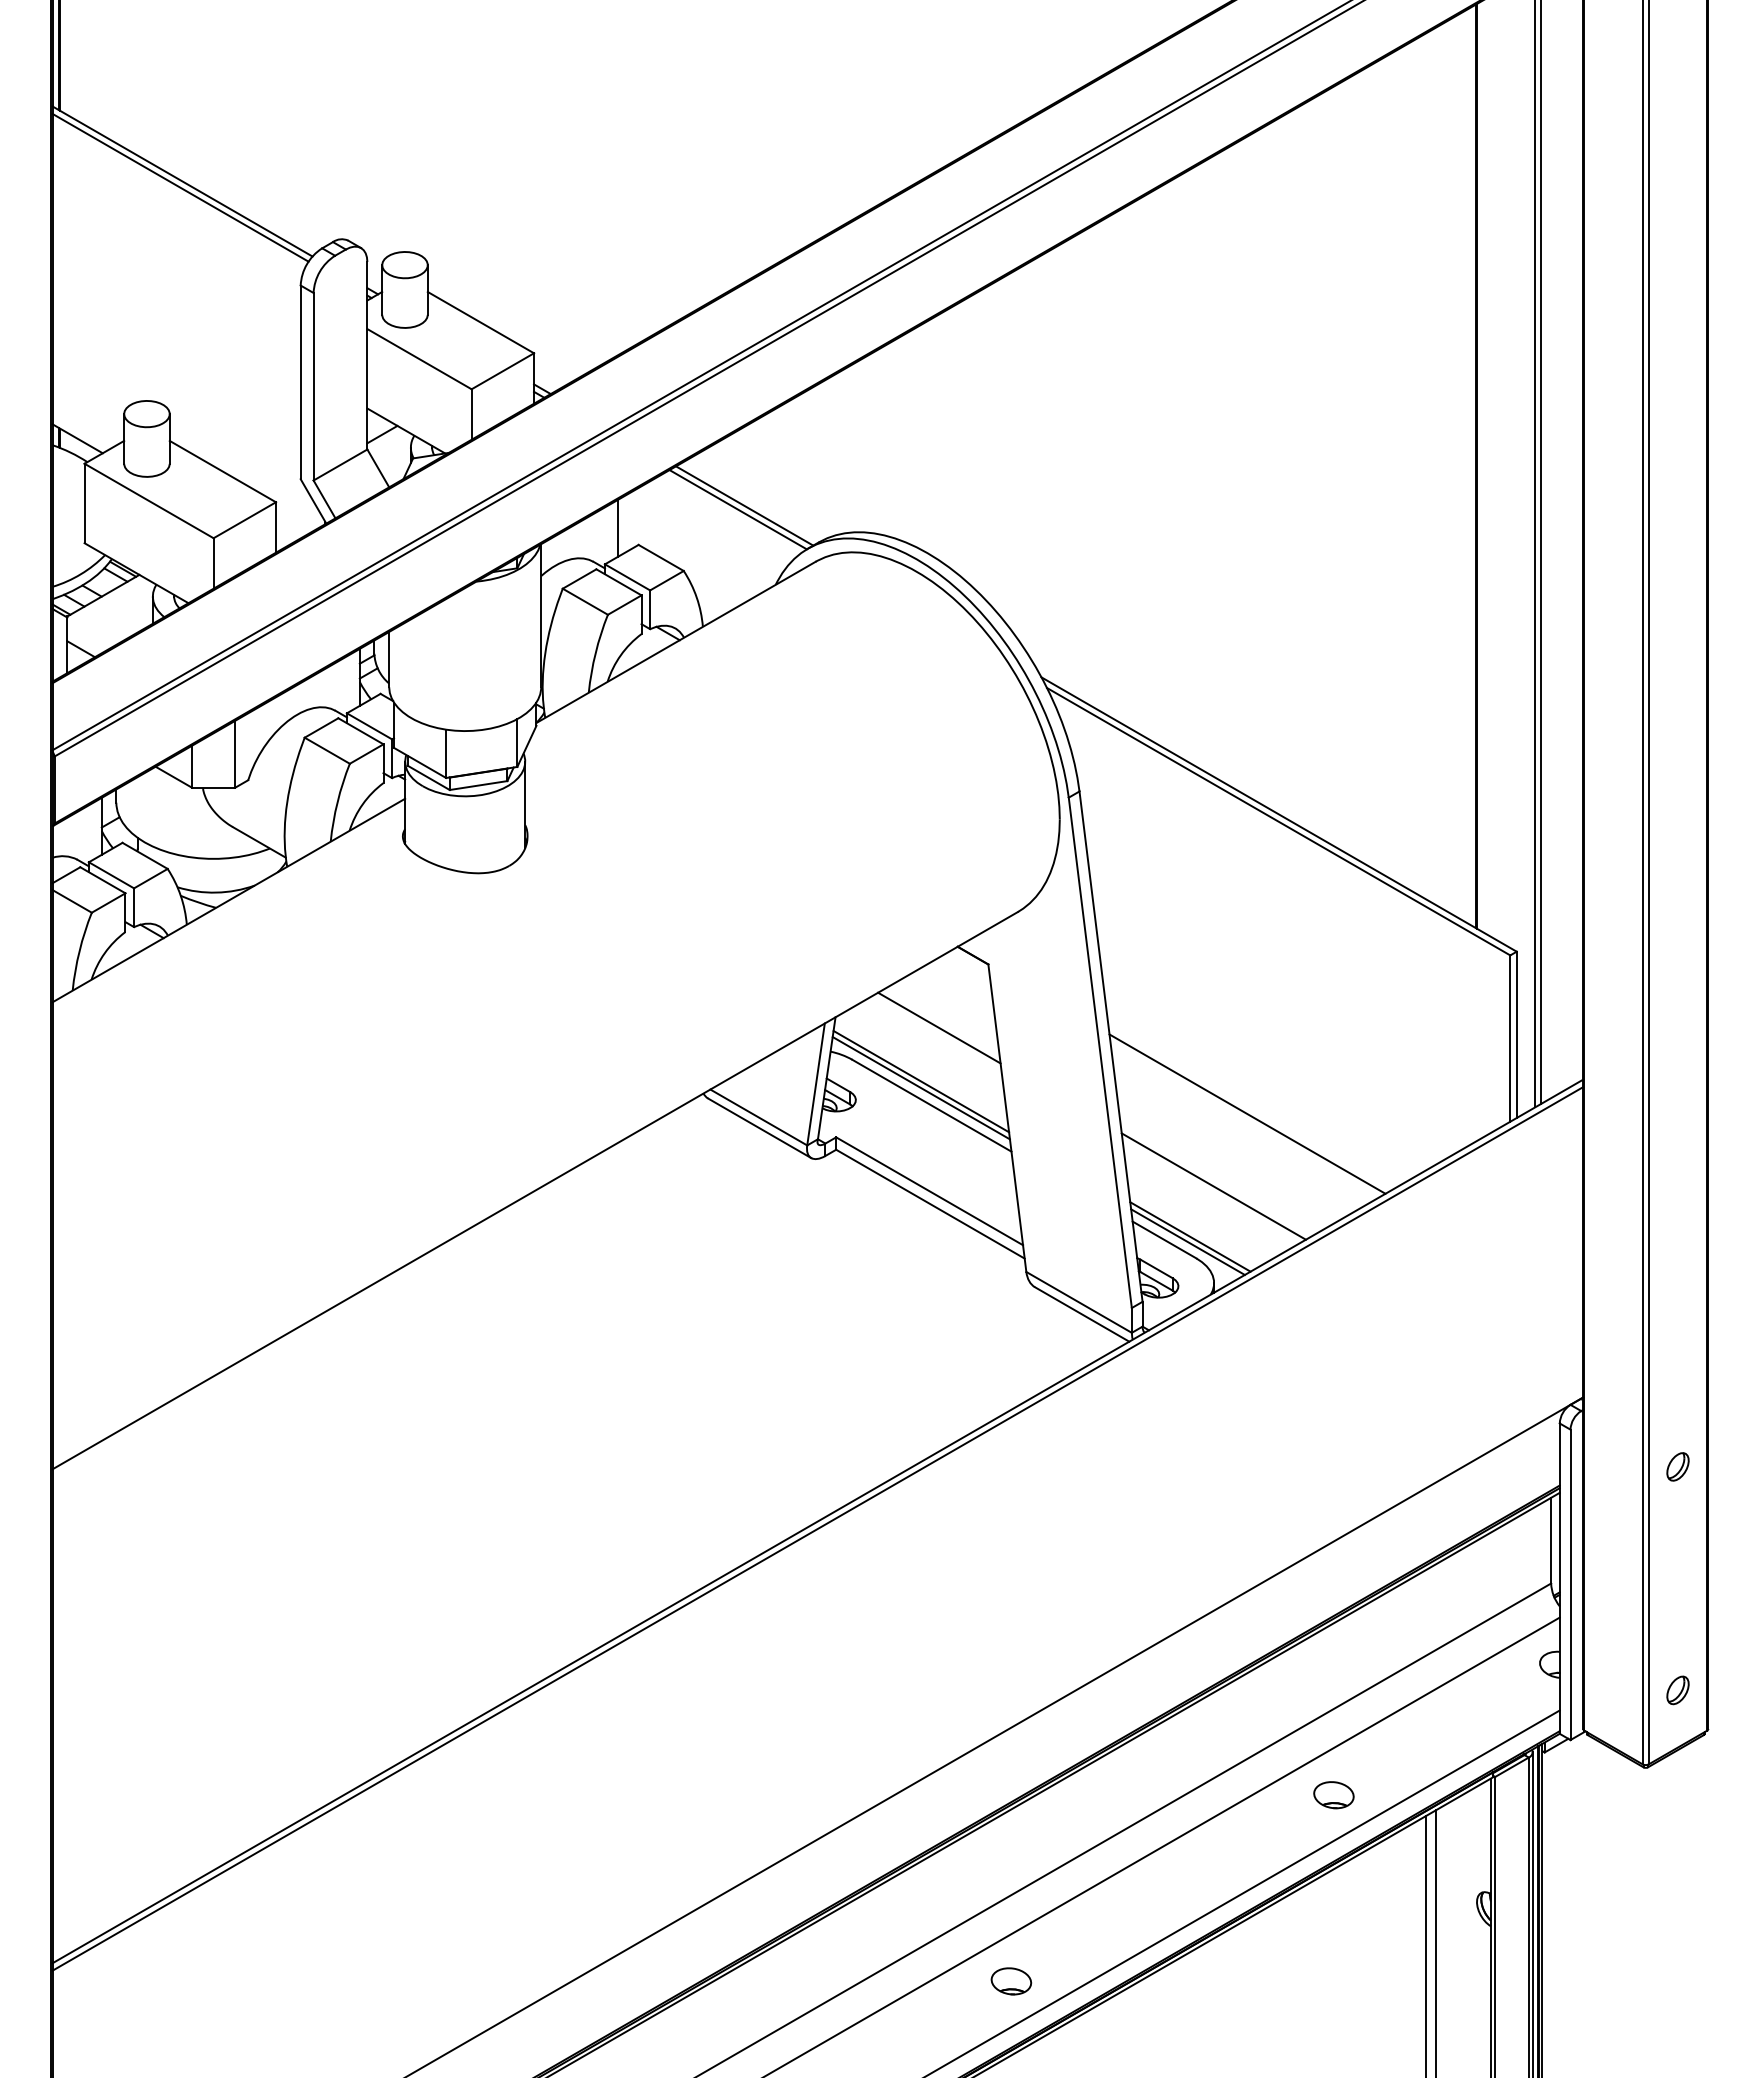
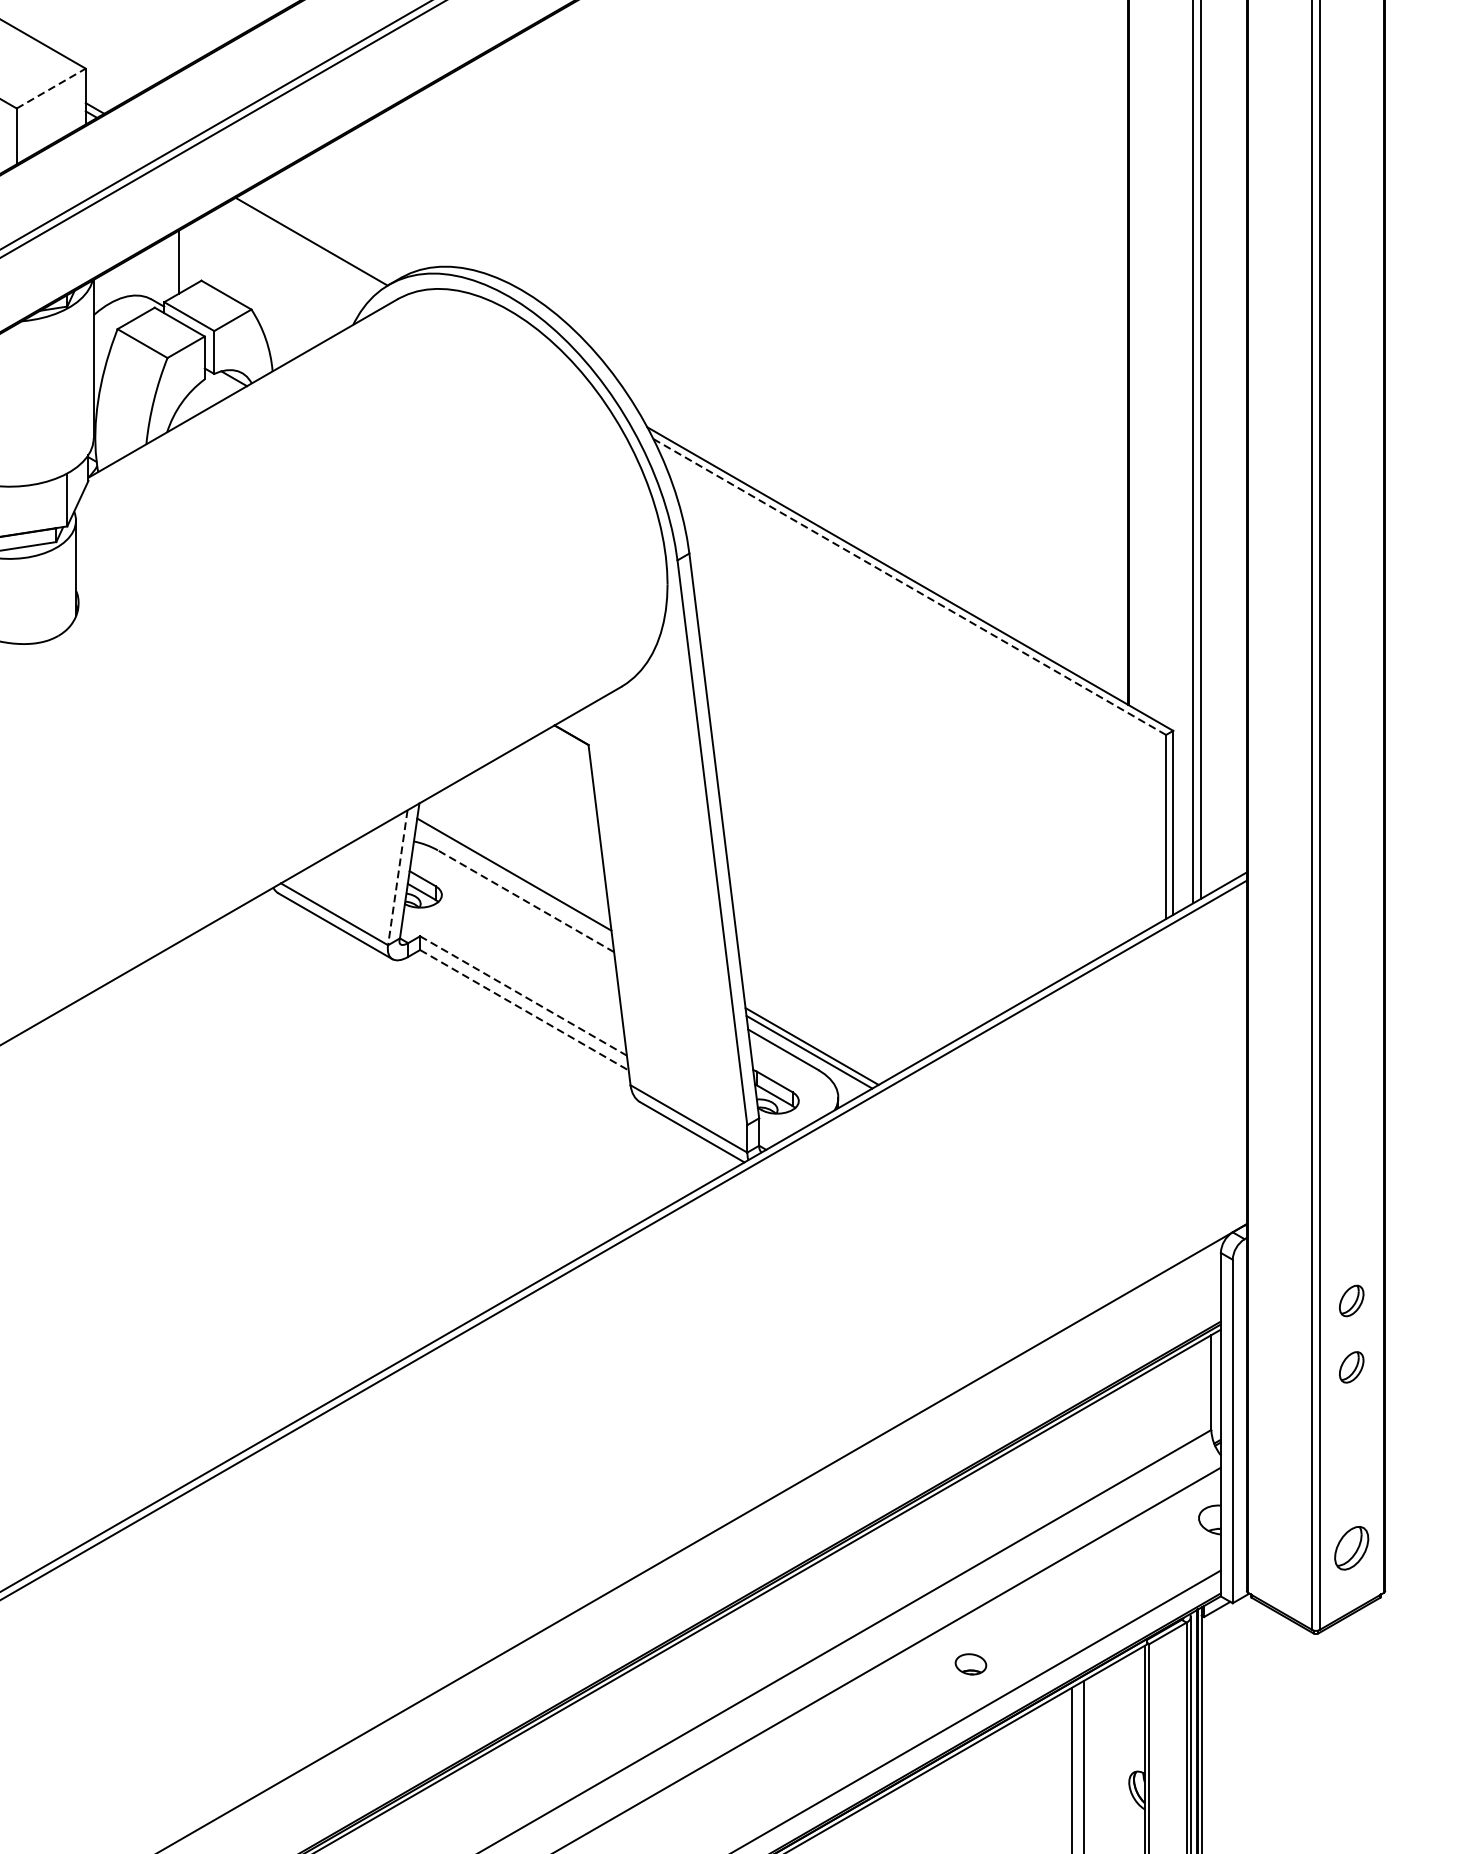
line: (503, 371) -> (51, 88), solid -> dashed
line: (744, 505) -> (318, 237), removed
line: (1278, 821) -> (909, 586), solid -> dashed
line: (939, 1027) -> (534, 814), removed
line: (816, 1084) -> (398, 877), solid -> dashed
line: (920, 1088) -> (513, 882), removed
line: (931, 1105) -> (525, 901), solid -> dashed
line: (1247, 1113) -> (875, 909), removed
line: (1213, 1186) -> (837, 990), removed
line: (929, 1191) -> (523, 996), solid -> dashed
line: (930, 1204) -> (524, 1010), solid -> dashed
part: (1677, 1526) -> (1351, 1366), added
part: (1677, 1690) -> (1351, 1548), size x1.4
part: (1333, 1795) -> (970, 1664), size x0.7

